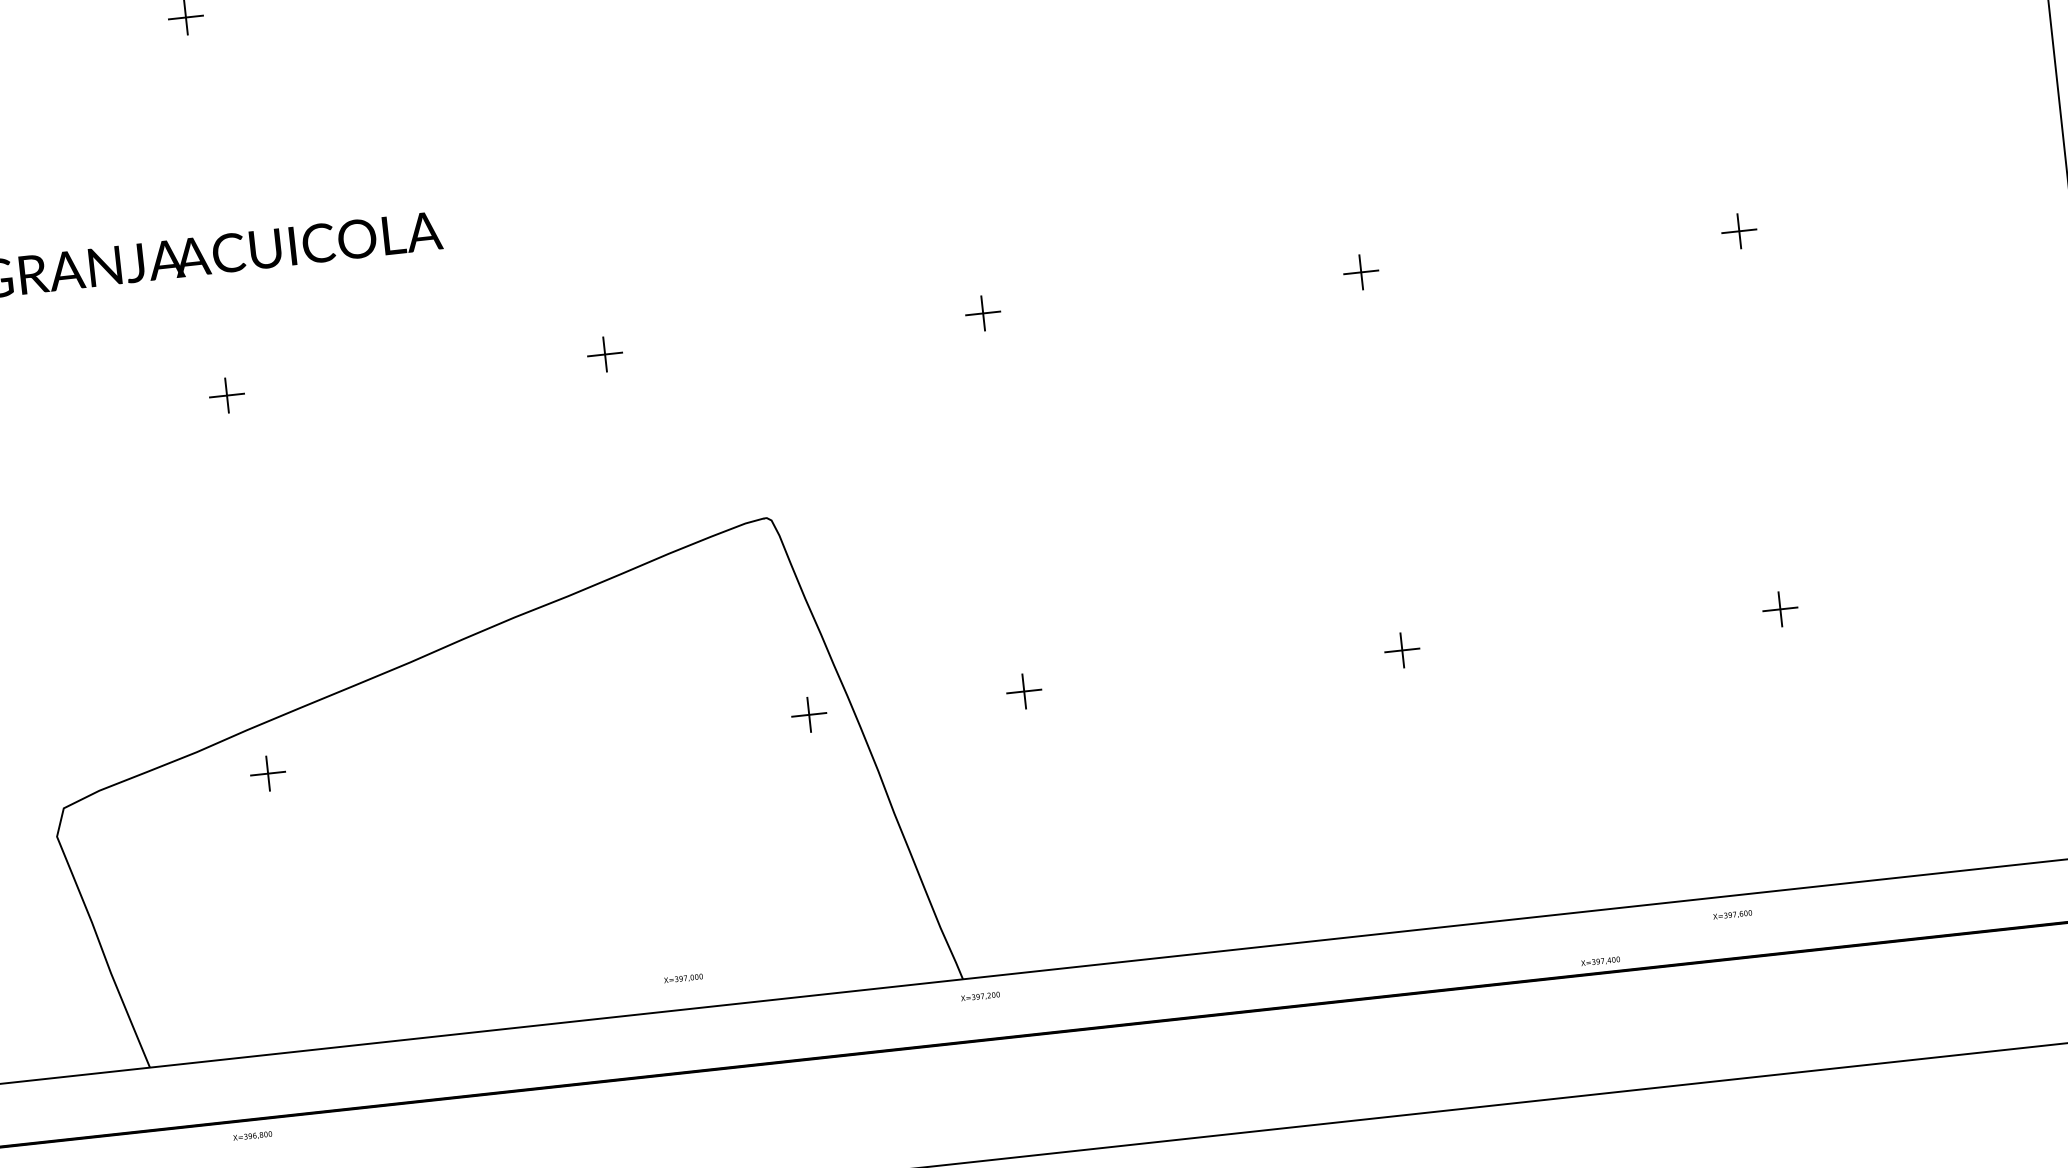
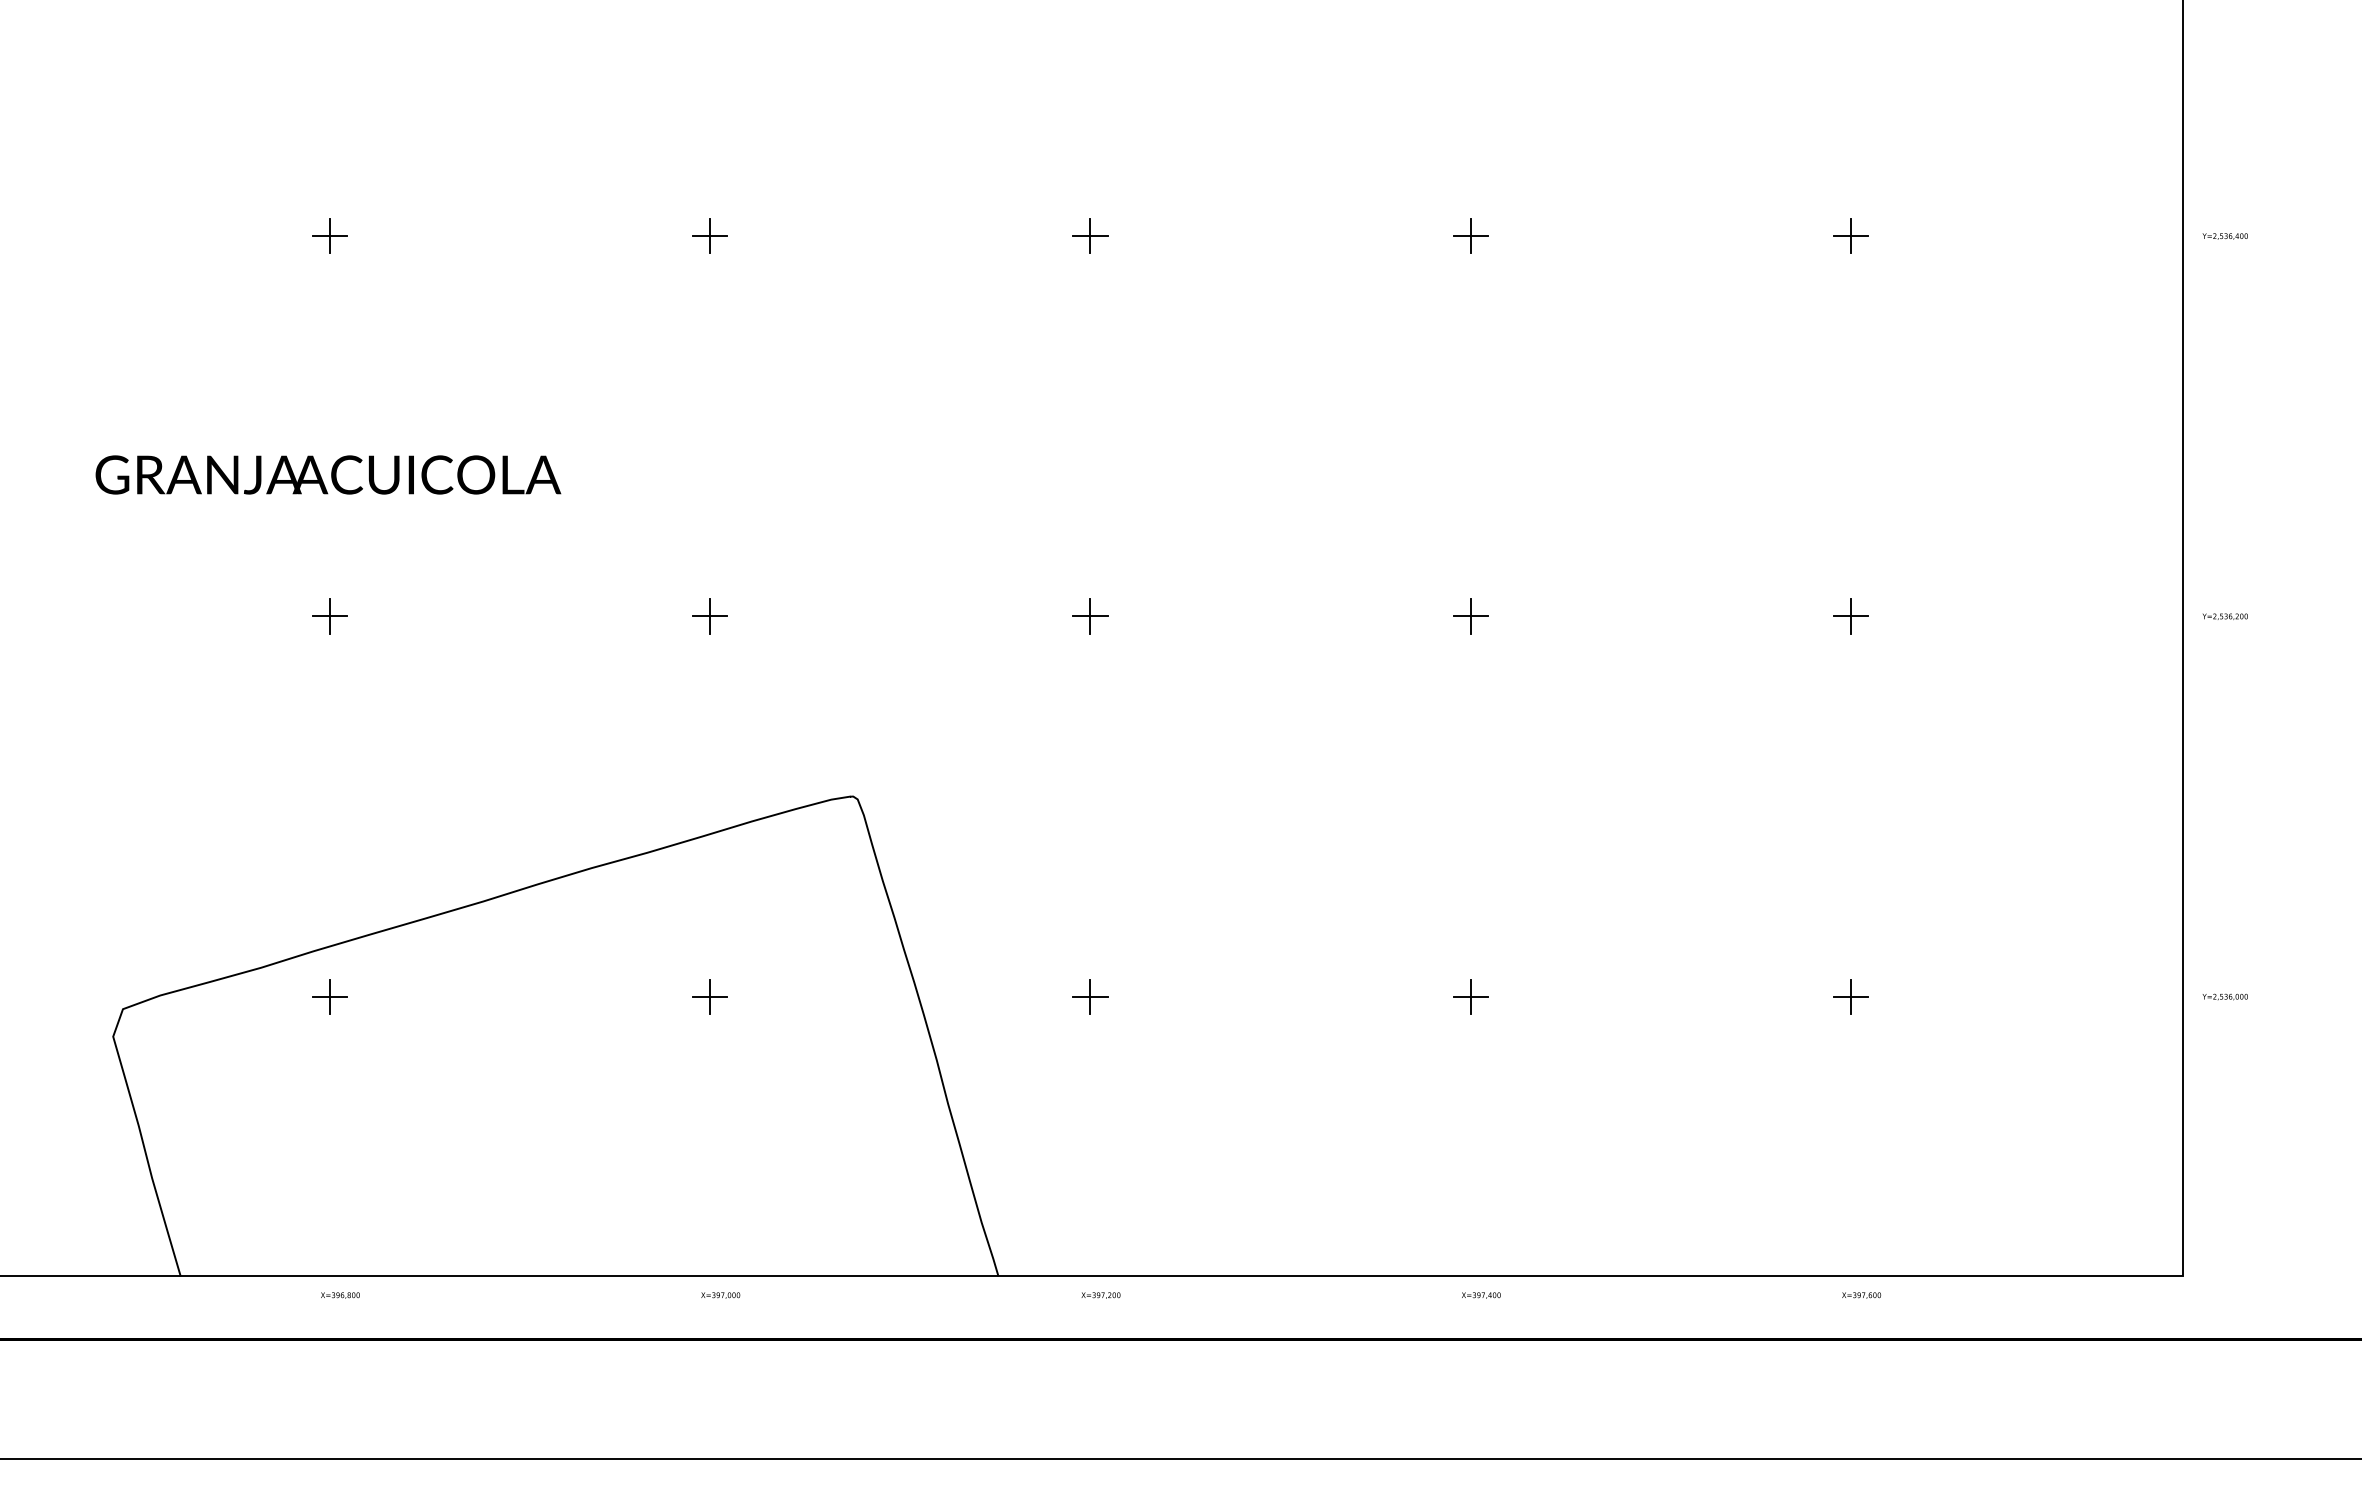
part: (808, 714) -> (709, 996), moved
text: (1732, 915) -> (1861, 1295), moved
text: (1600, 961) -> (1481, 1295), moved
text: (683, 978) -> (720, 1295), moved
text: (980, 996) -> (1100, 1295), moved
text: (252, 1136) -> (340, 1295), moved

